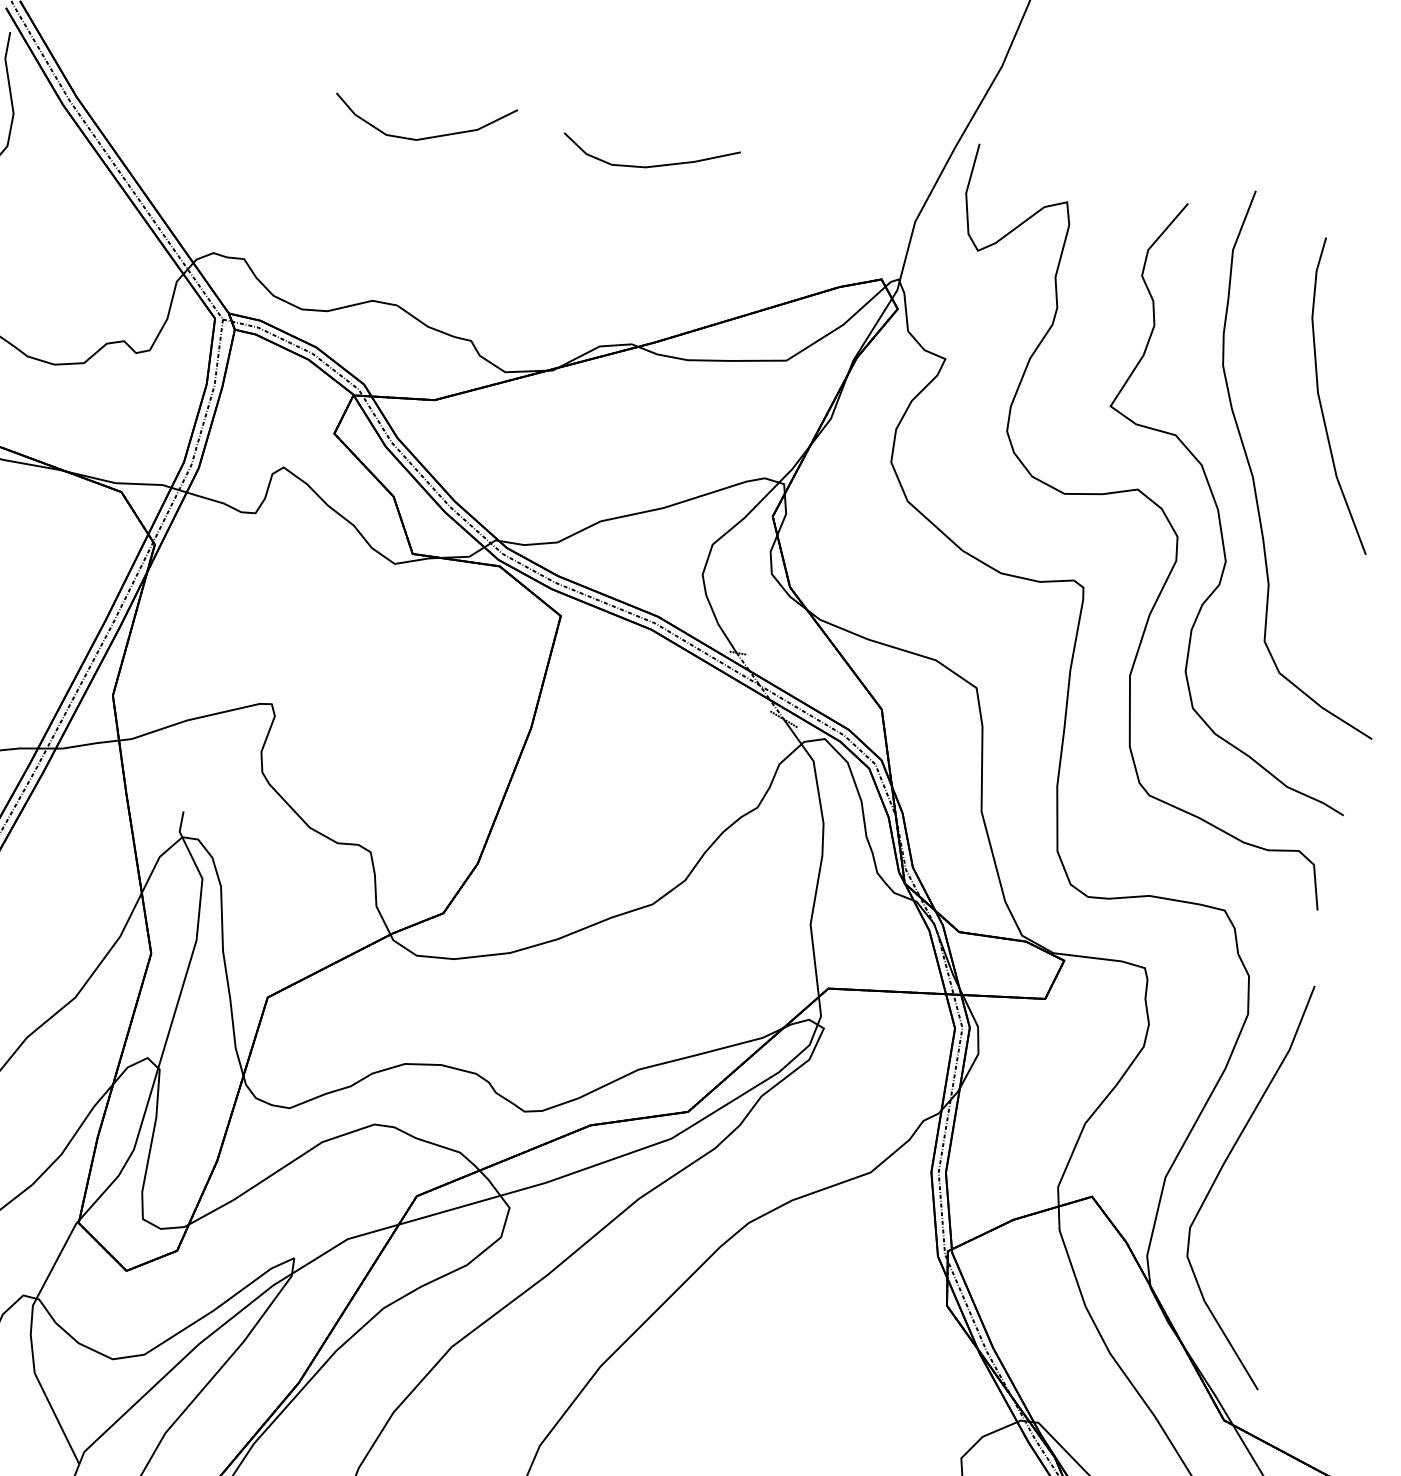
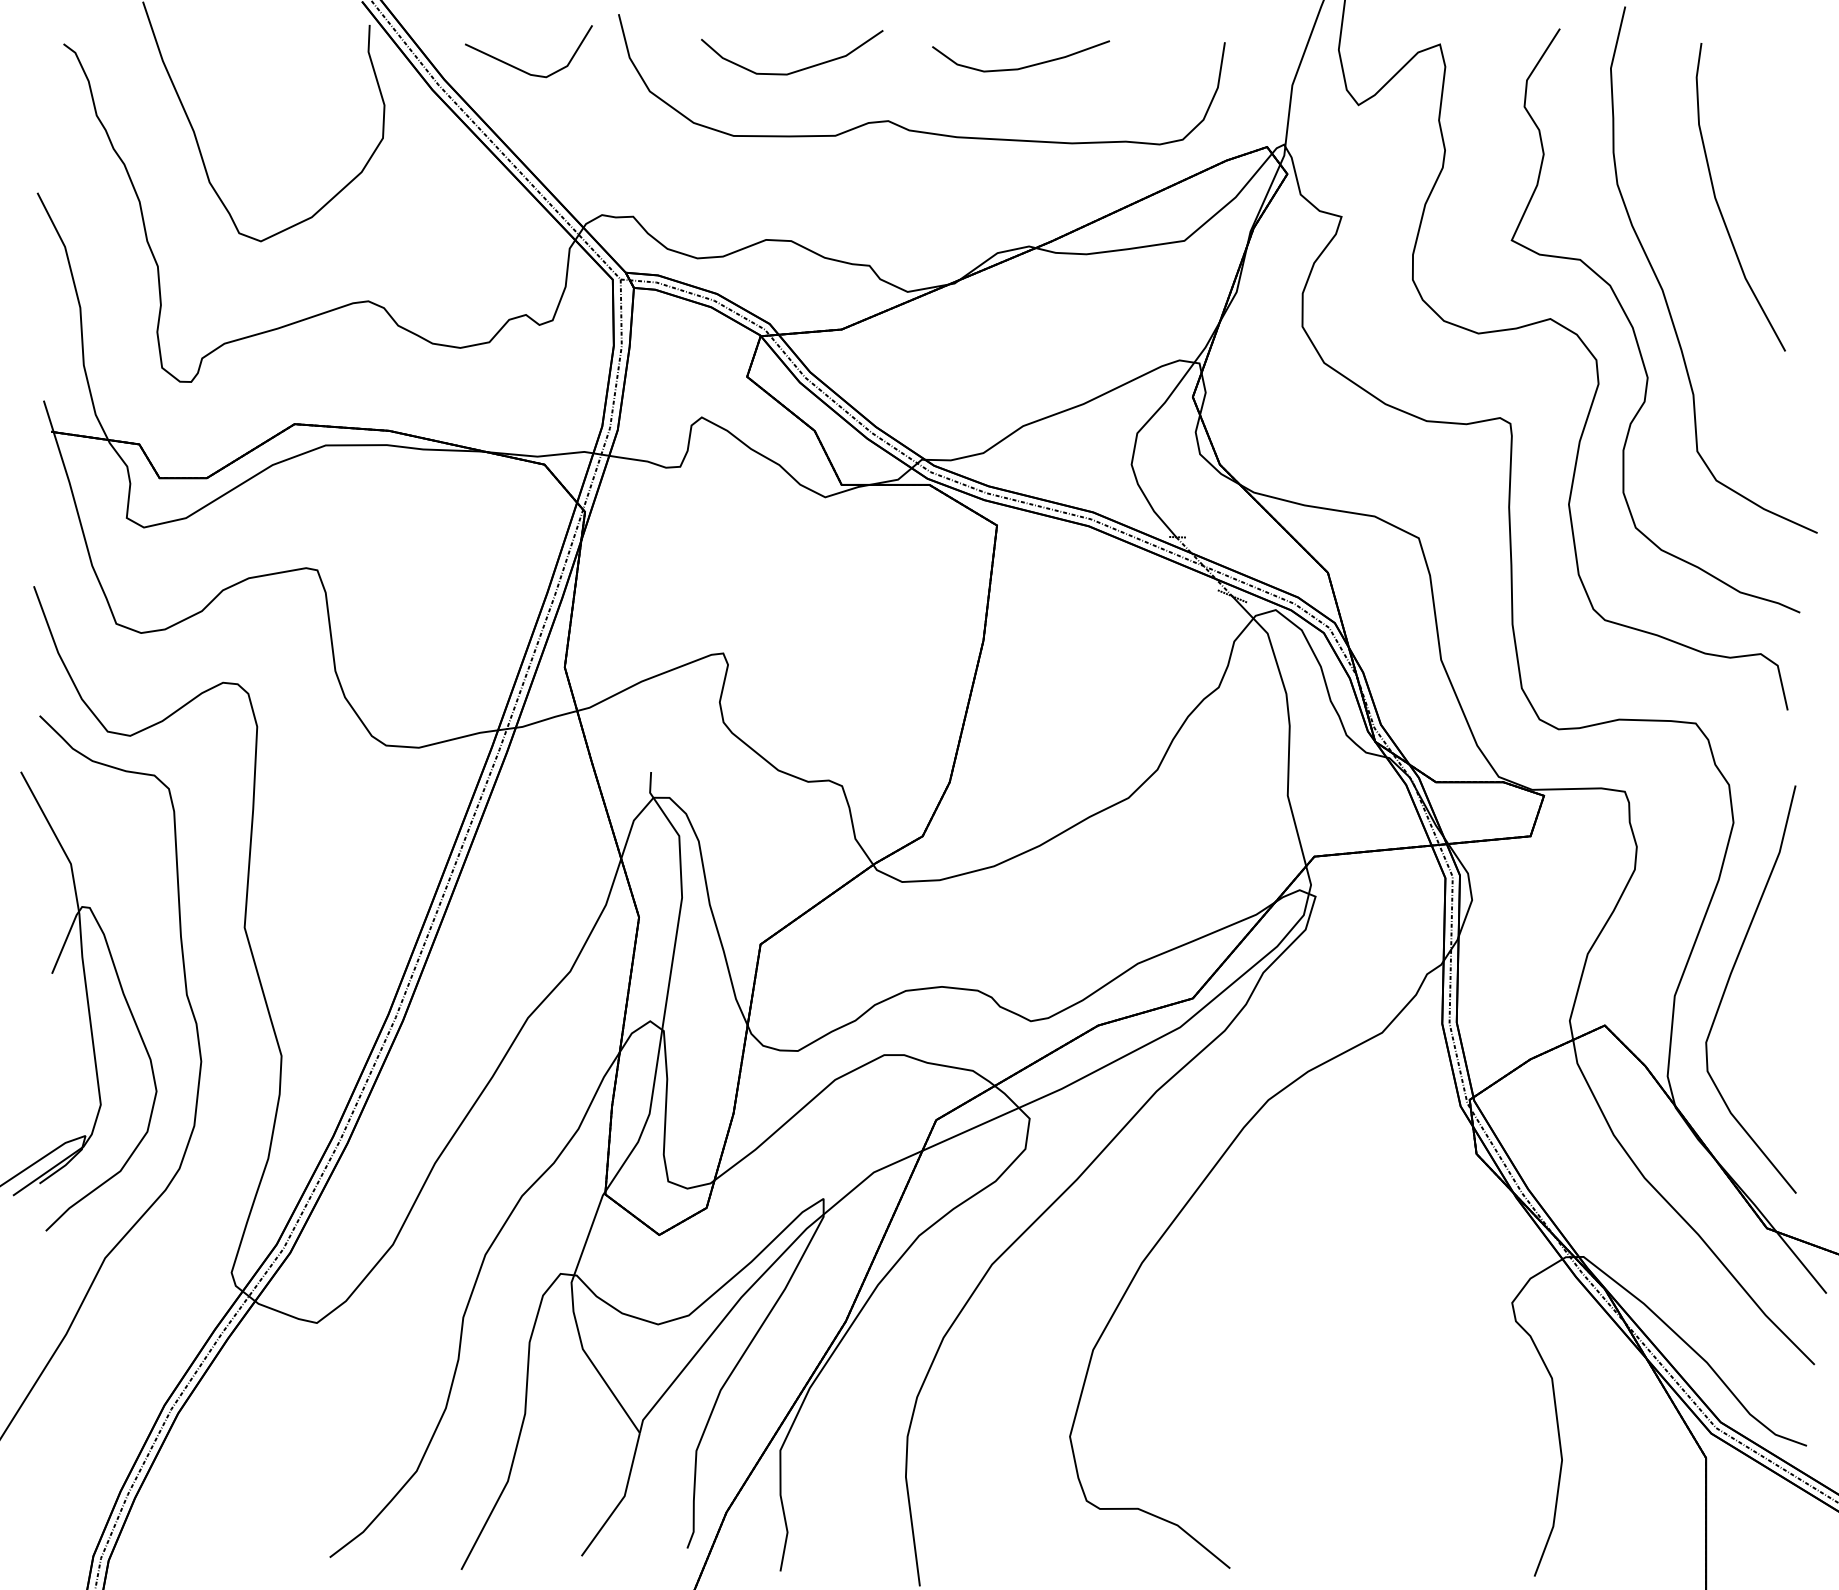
line: (152, 96) -> (519, 68), added
curve: (522, 206) -> (901, 125), added

